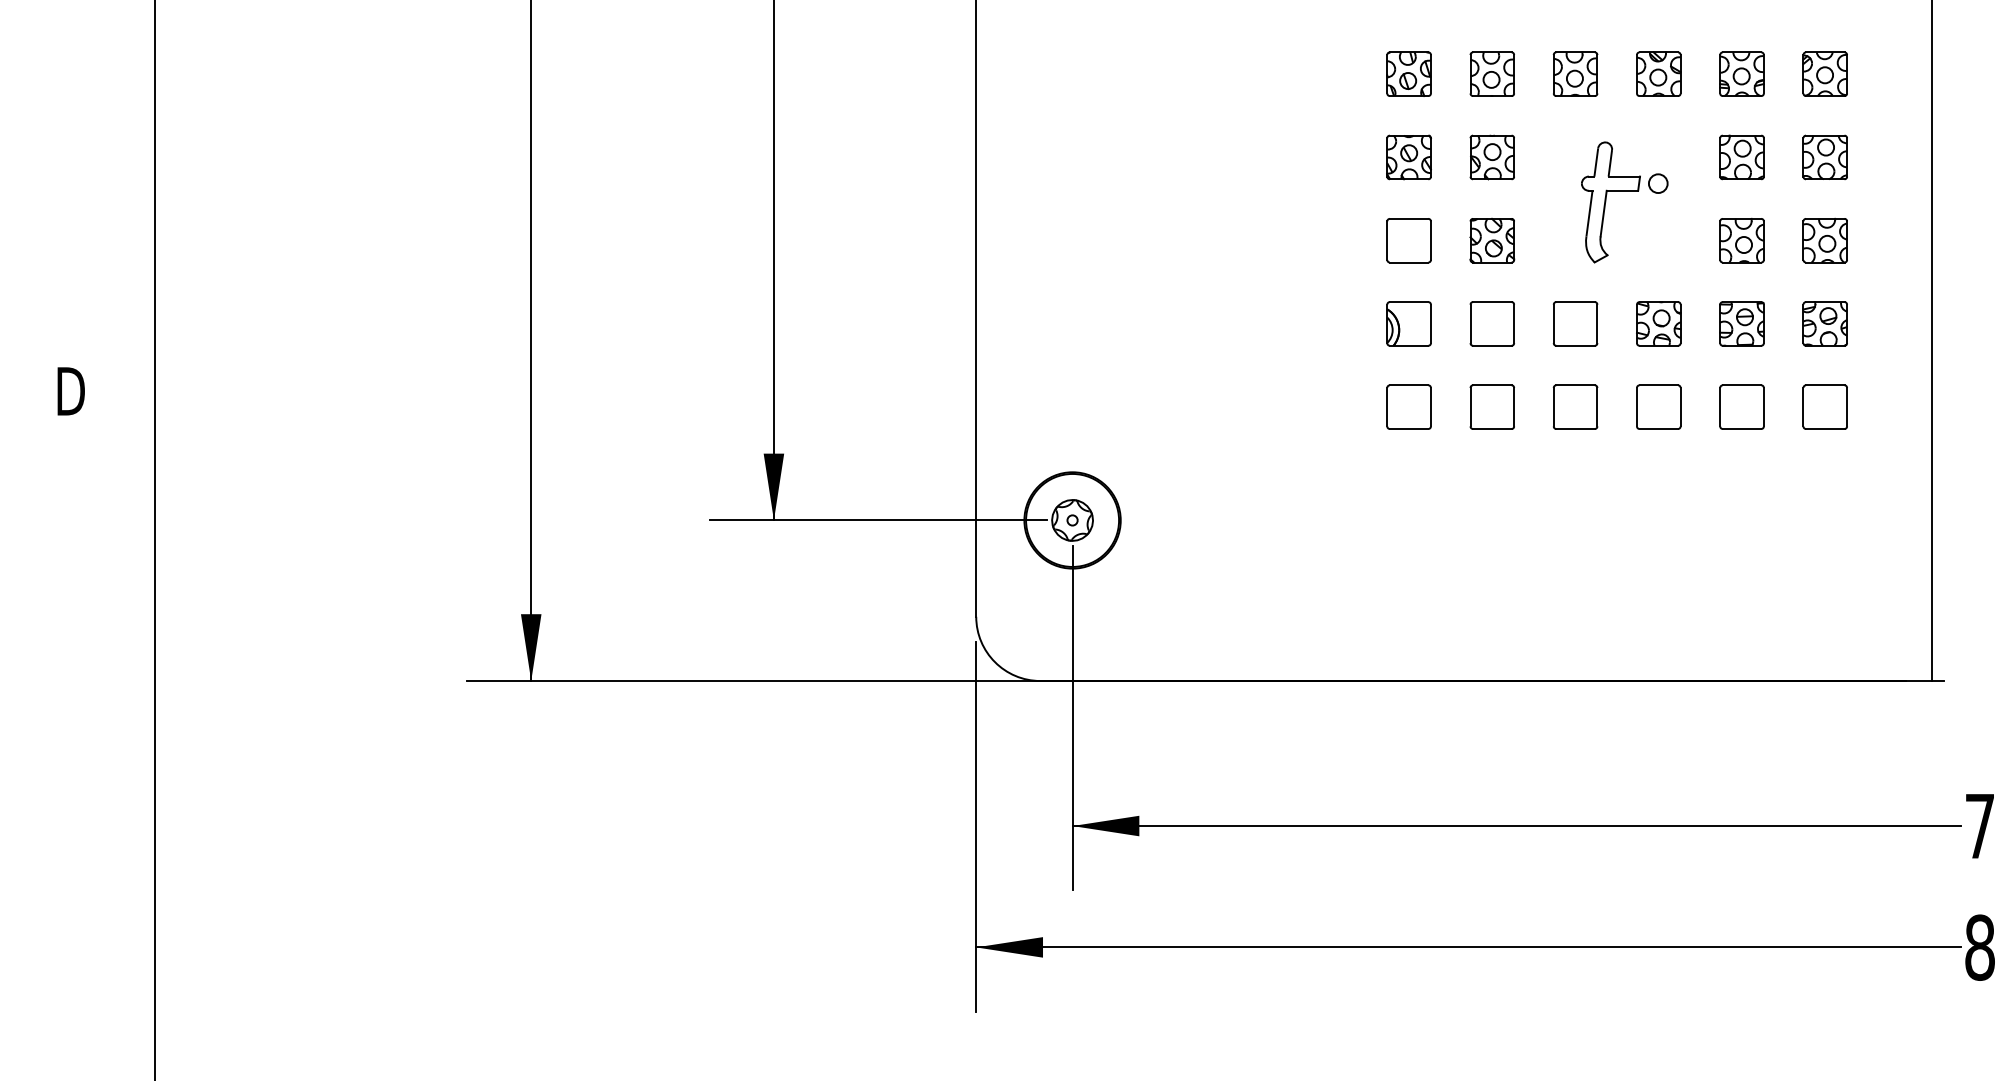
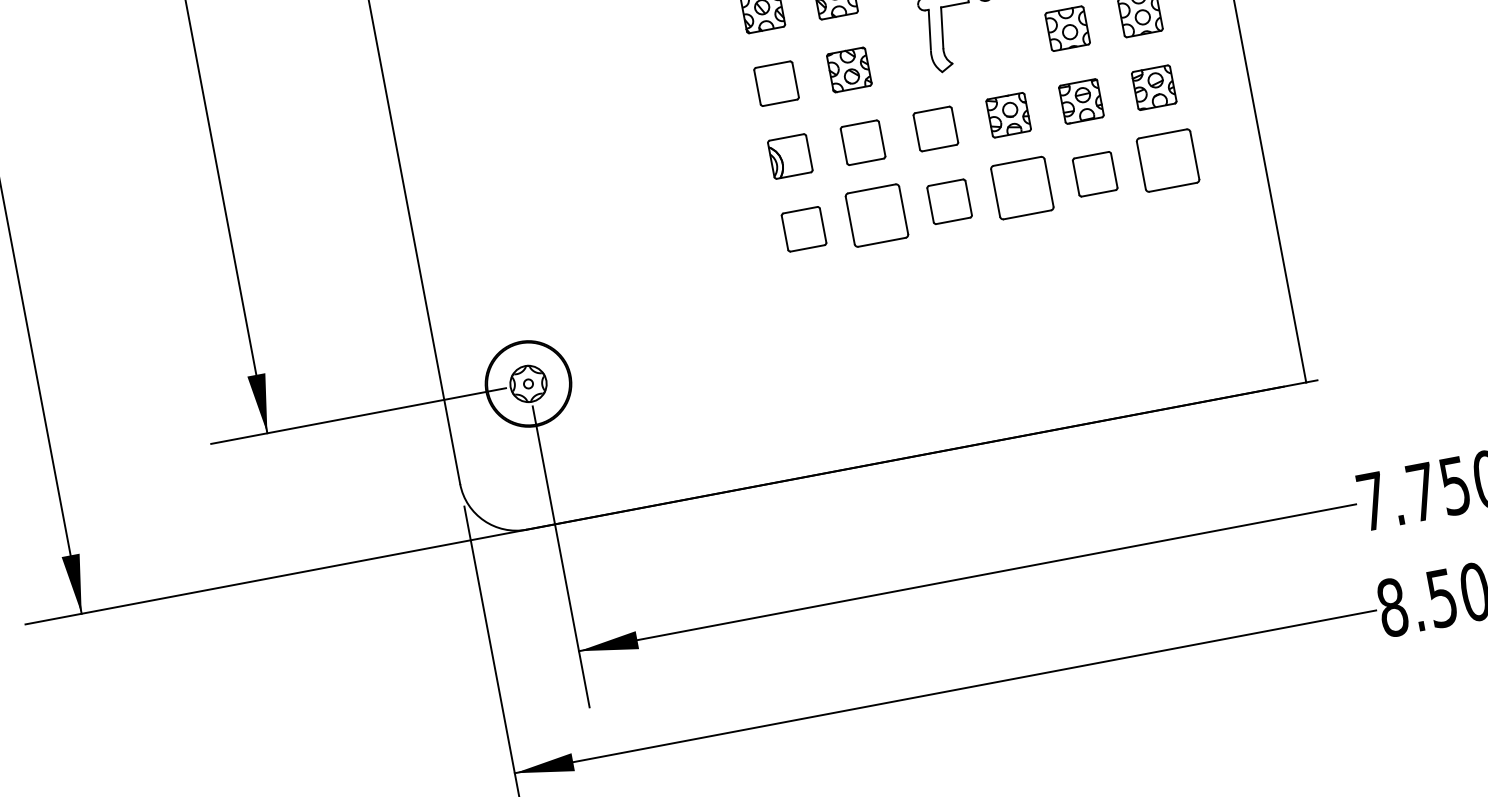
part: (1491, 406) -> (876, 215), size x1.4
part: (1658, 406) -> (1022, 187), size x1.4
part: (1824, 406) -> (1167, 160), size x1.4

